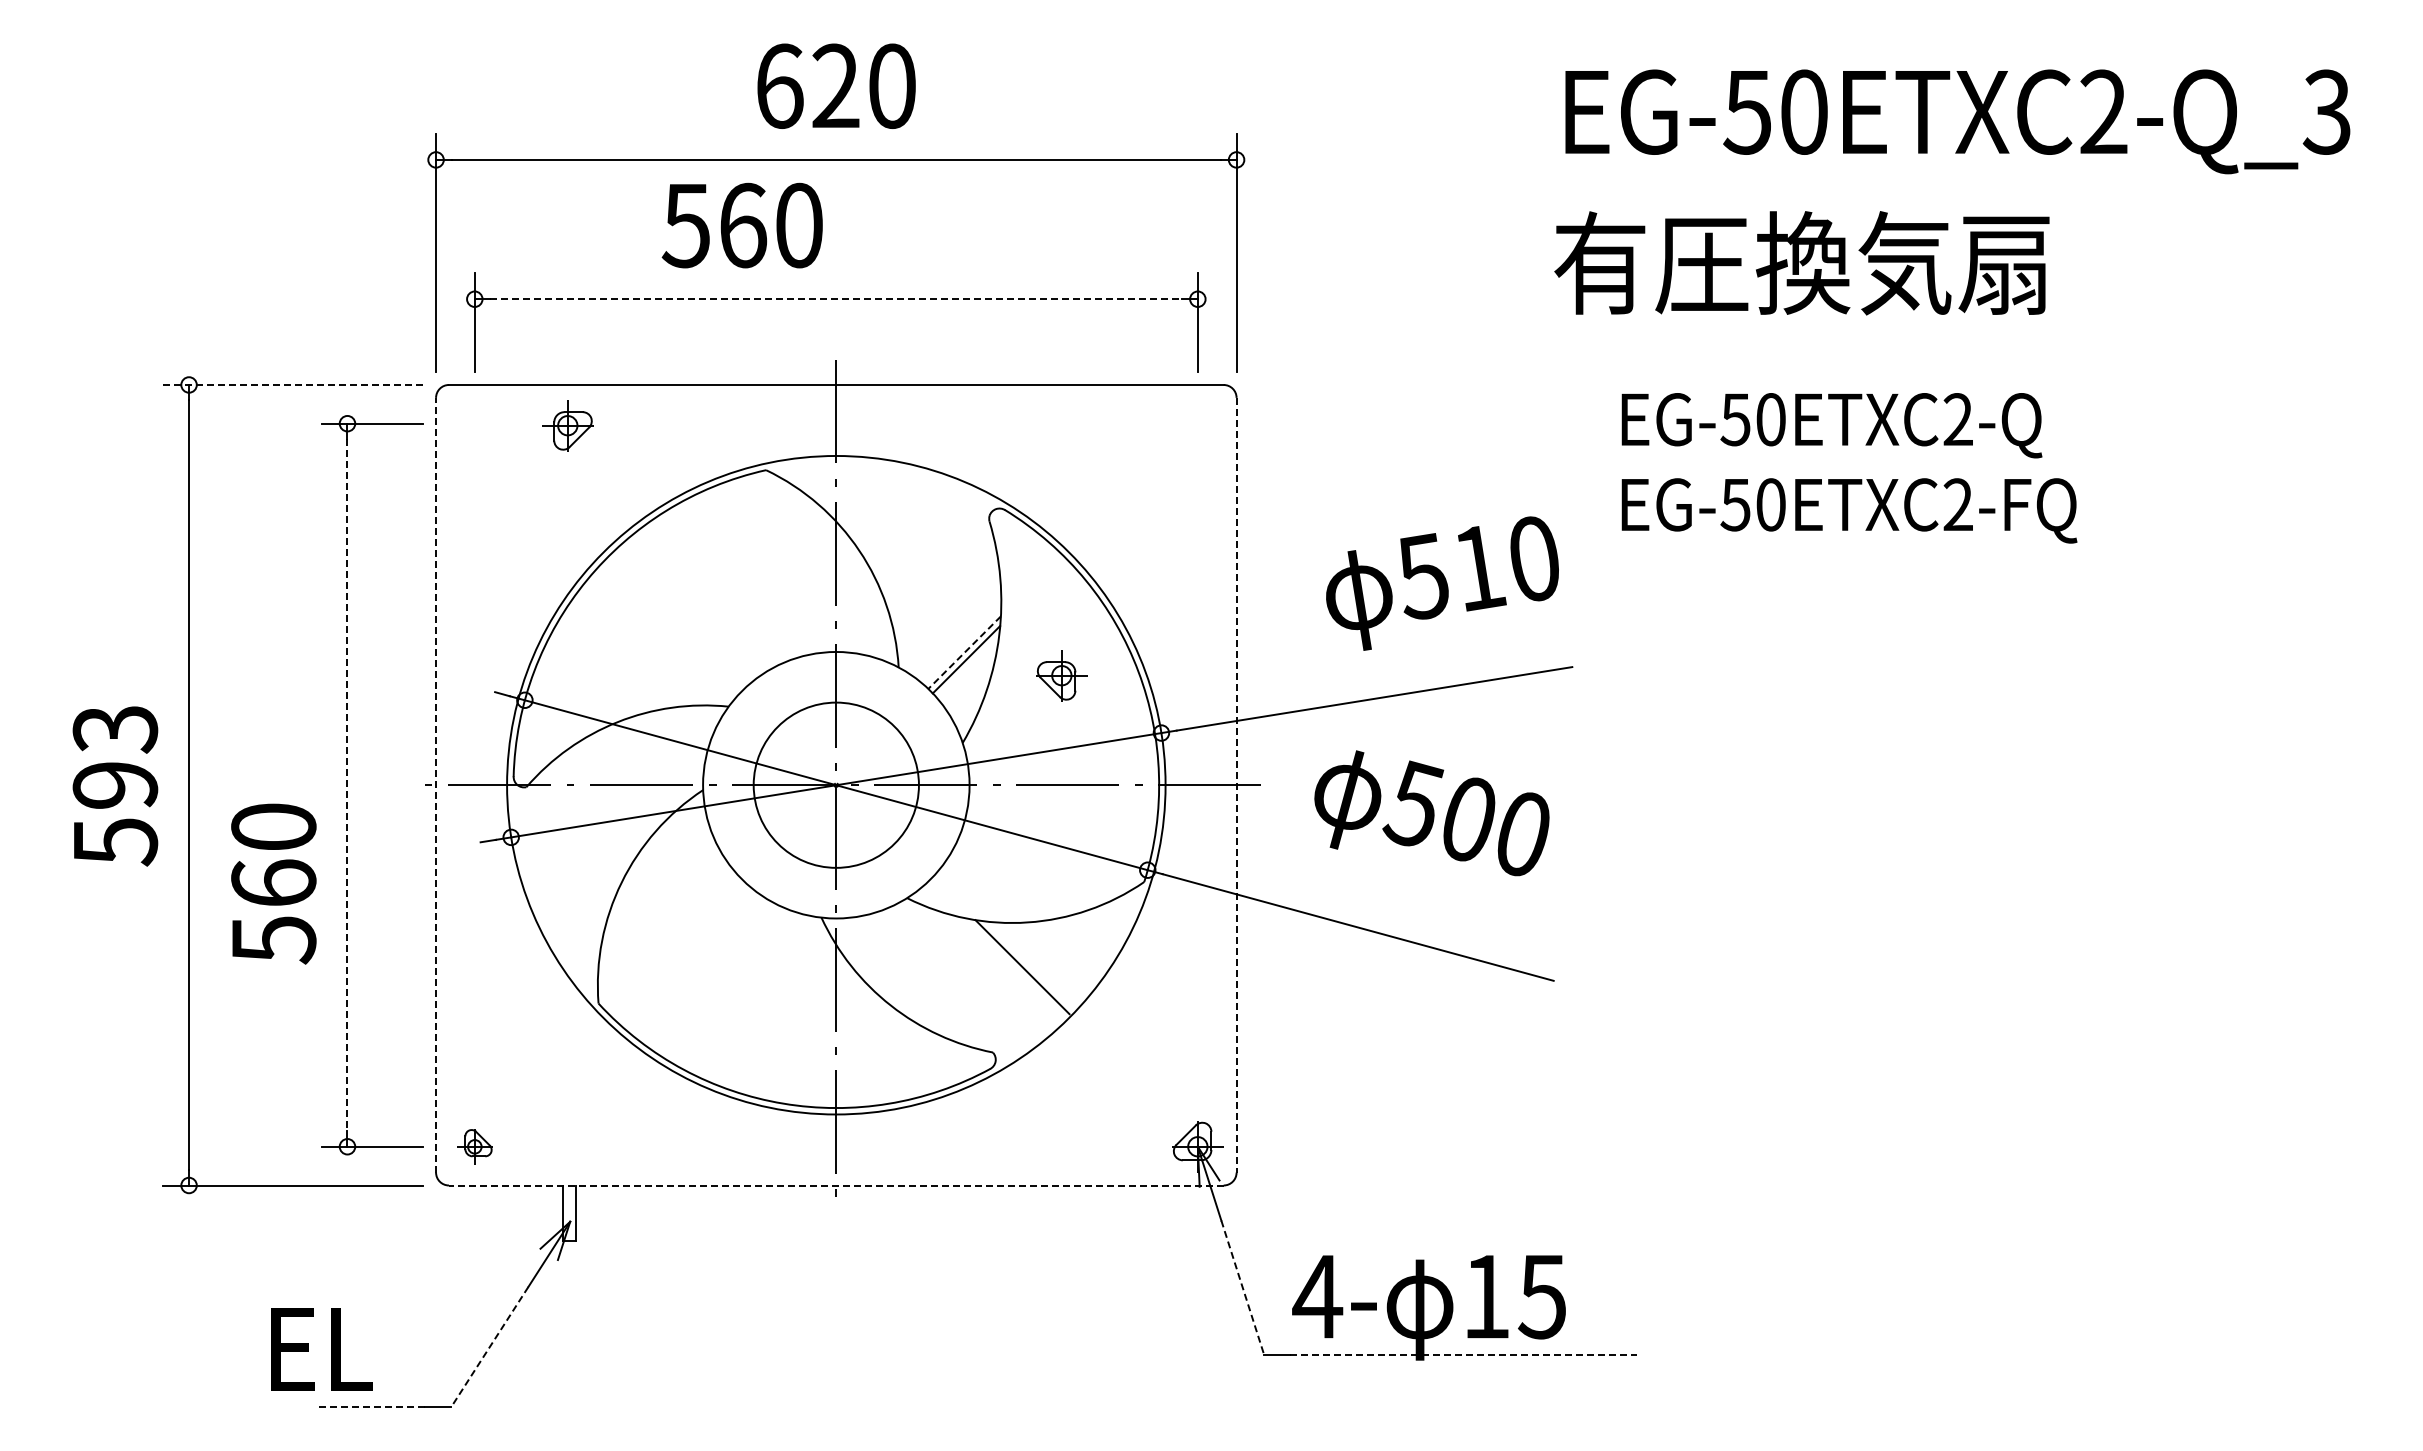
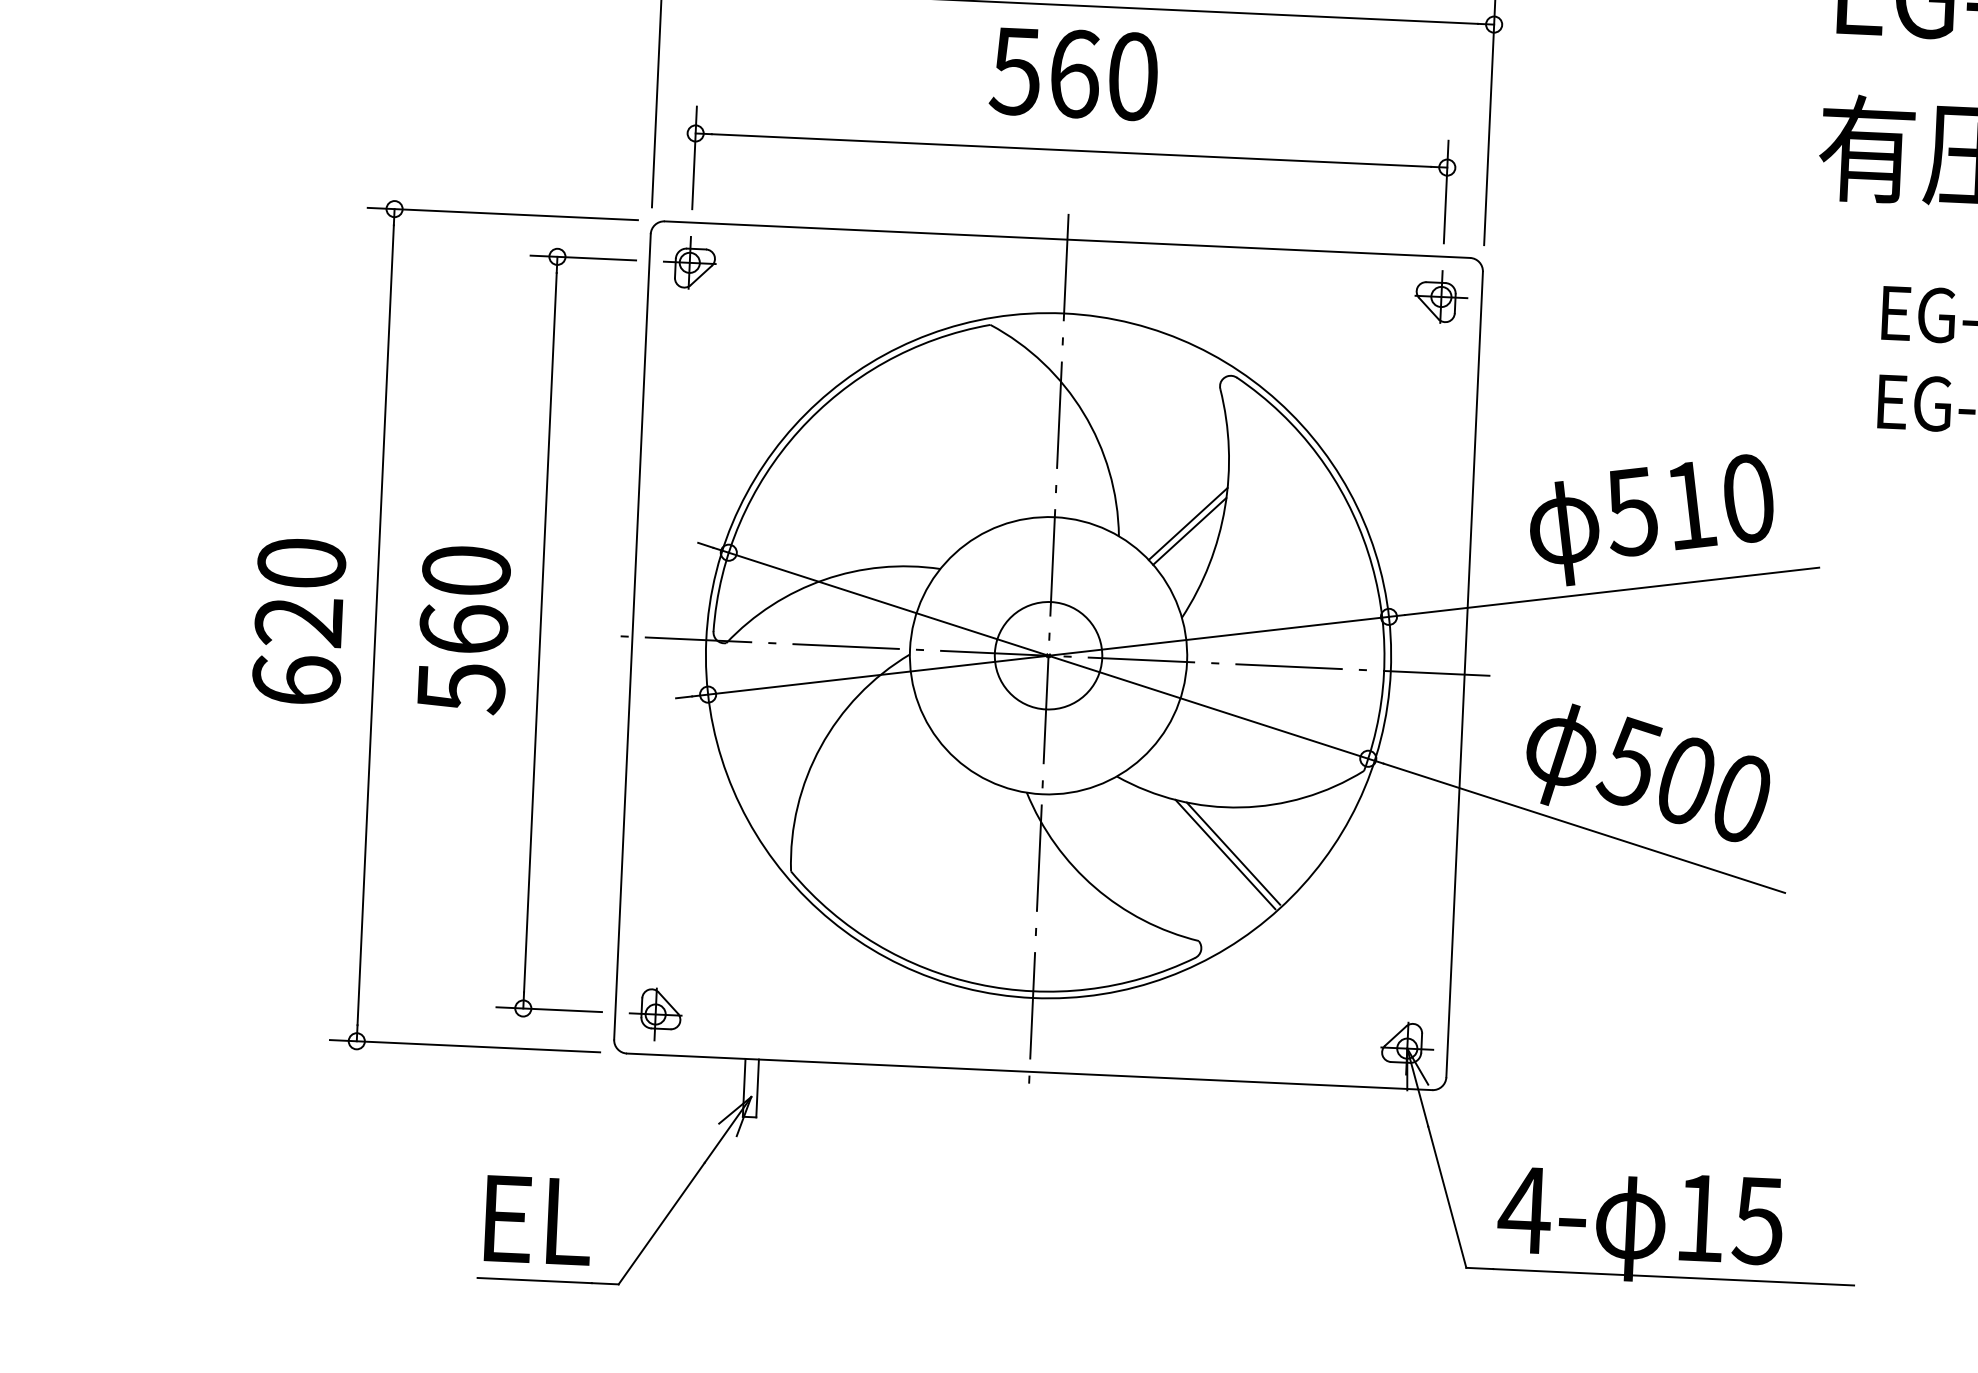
text: (741, 225) -> (1073, 73), moved
line: (836, 299) -> (1071, 150), dashed -> solid
line: (293, 384) -> (503, 213), dashed -> solid
part: (567, 425) -> (689, 262), moved
text: (1442, 583) -> (1651, 519), moved
line: (964, 652) -> (1188, 523), dashed -> solid
part: (1061, 675) -> (1441, 296), moved
line: (436, 784) -> (632, 636), dashed -> solid
circle: (835, 784) -> (1047, 654), size x0.62
text: (115, 785) -> (299, 621), 593 -> 620
line: (347, 785) -> (540, 632), dashed -> solid
line: (1236, 785) -> (1464, 674), dashed -> solid
text: (1431, 813) -> (1647, 772), moved
text: (273, 883) -> (463, 629), moved
line: (1014, 968) -> (1225, 854), added
part: (474, 1146) -> (655, 1014), size x1.43
line: (835, 1185) -> (1028, 1071), dashed -> solid
line: (1242, 1288) -> (1447, 1198), dashed -> solid
line: (489, 1347) -> (661, 1223), dashed -> solid
text: (321, 1349) -> (537, 1220), moved
line: (1463, 1354) -> (1673, 1277), dashed -> solid
line: (370, 1407) -> (534, 1280), dashed -> solid

